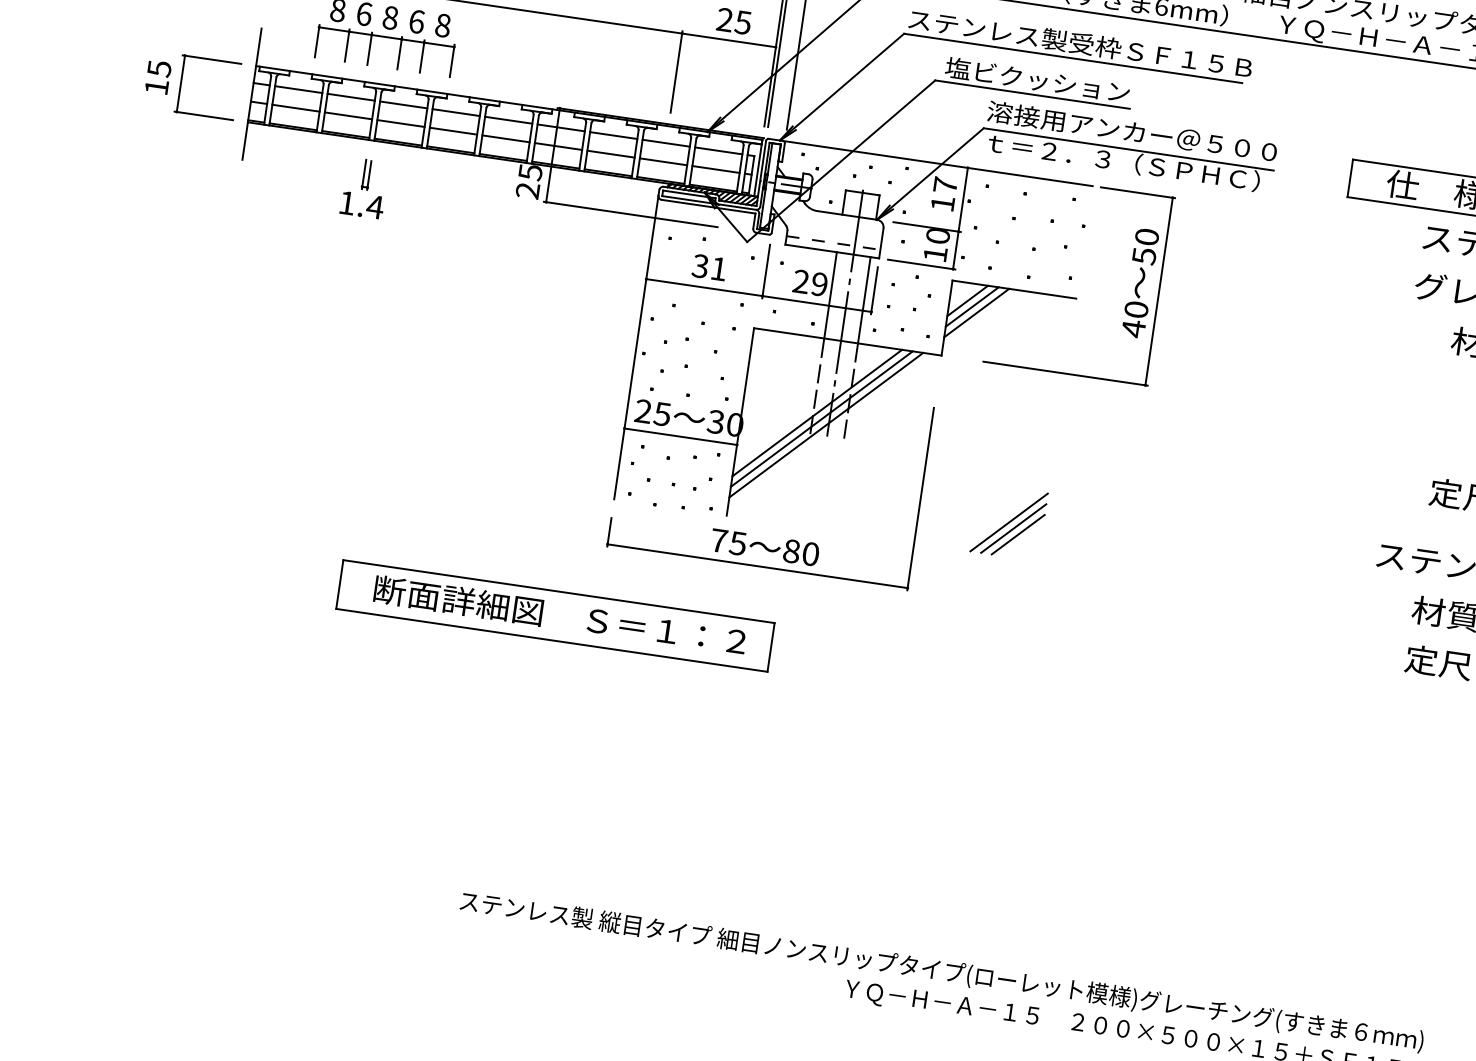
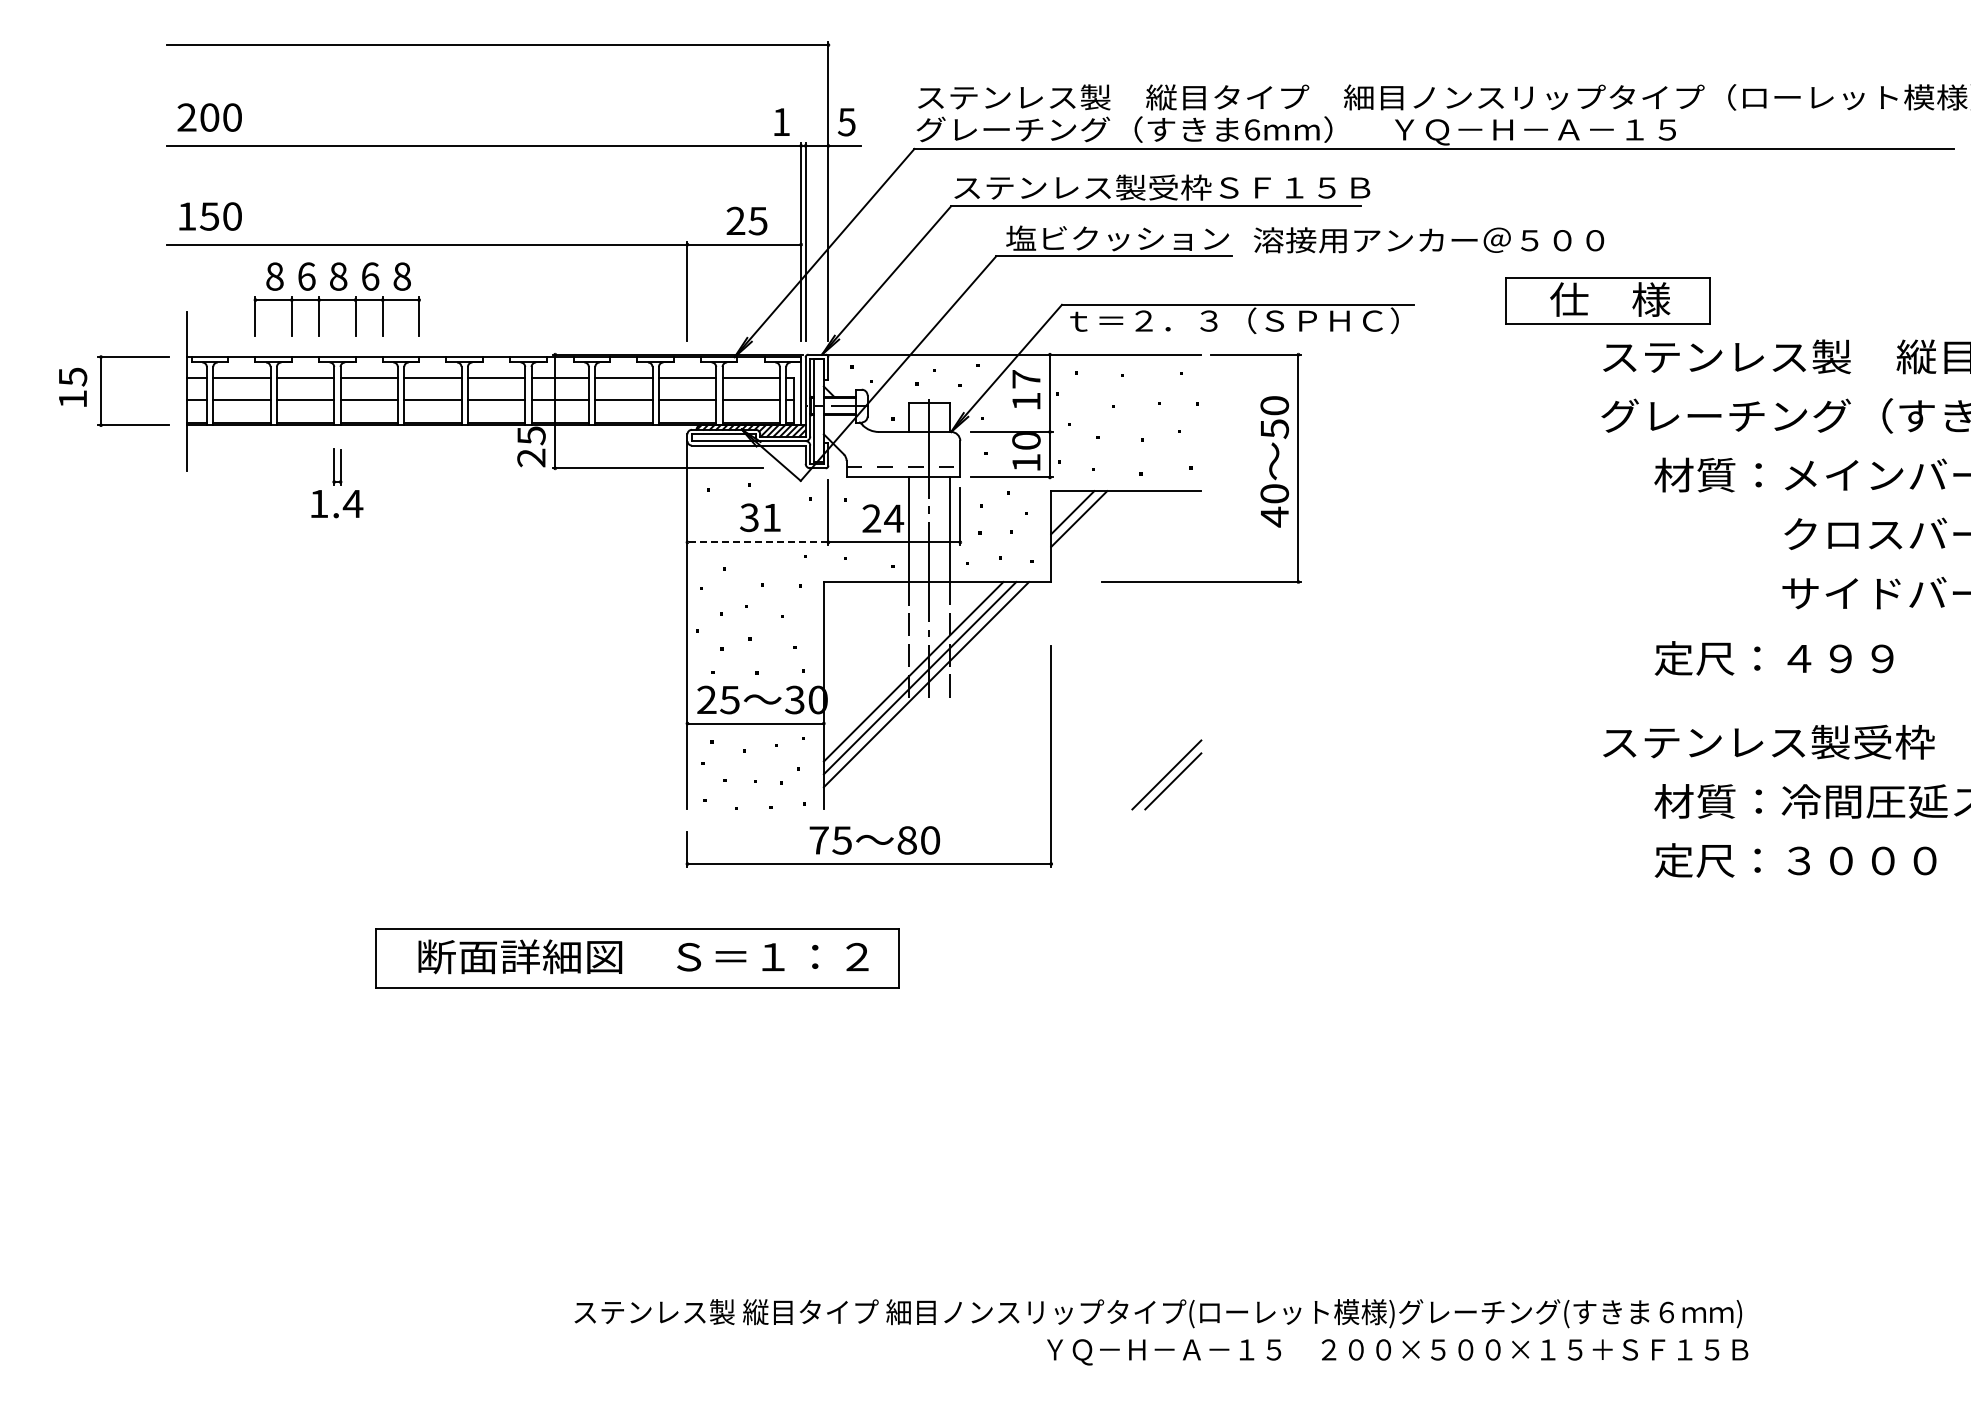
text: (1131, 131) -> (1428, 240), moved
text: (819, 284) -> (894, 518), 29 -> 24
line: (704, 287) -> (757, 542), solid -> dashed
line: (976, 313) -> (1085, 525), removed
line: (1009, 522) -> (1160, 768), removed

